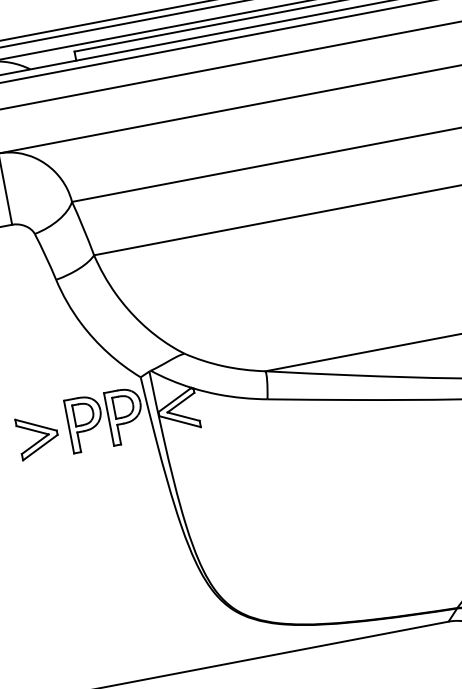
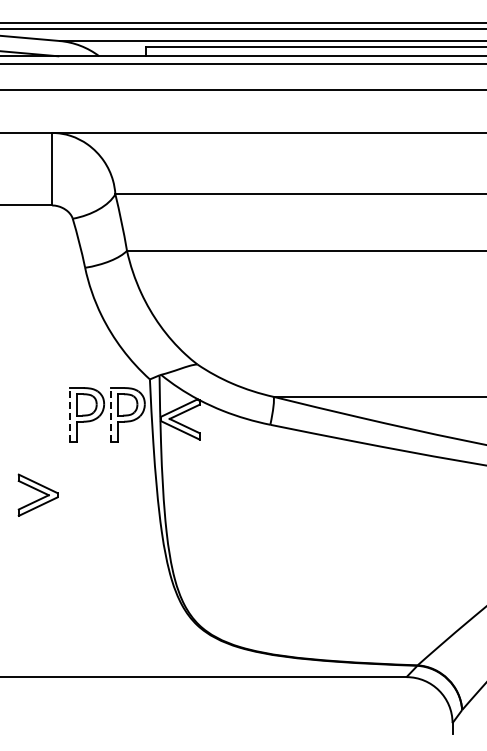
line: (108, 419) -> (110, 414), solid -> dashed
line: (69, 426) -> (70, 414), solid -> dashed
part: (37, 435) -> (37, 494), moved

